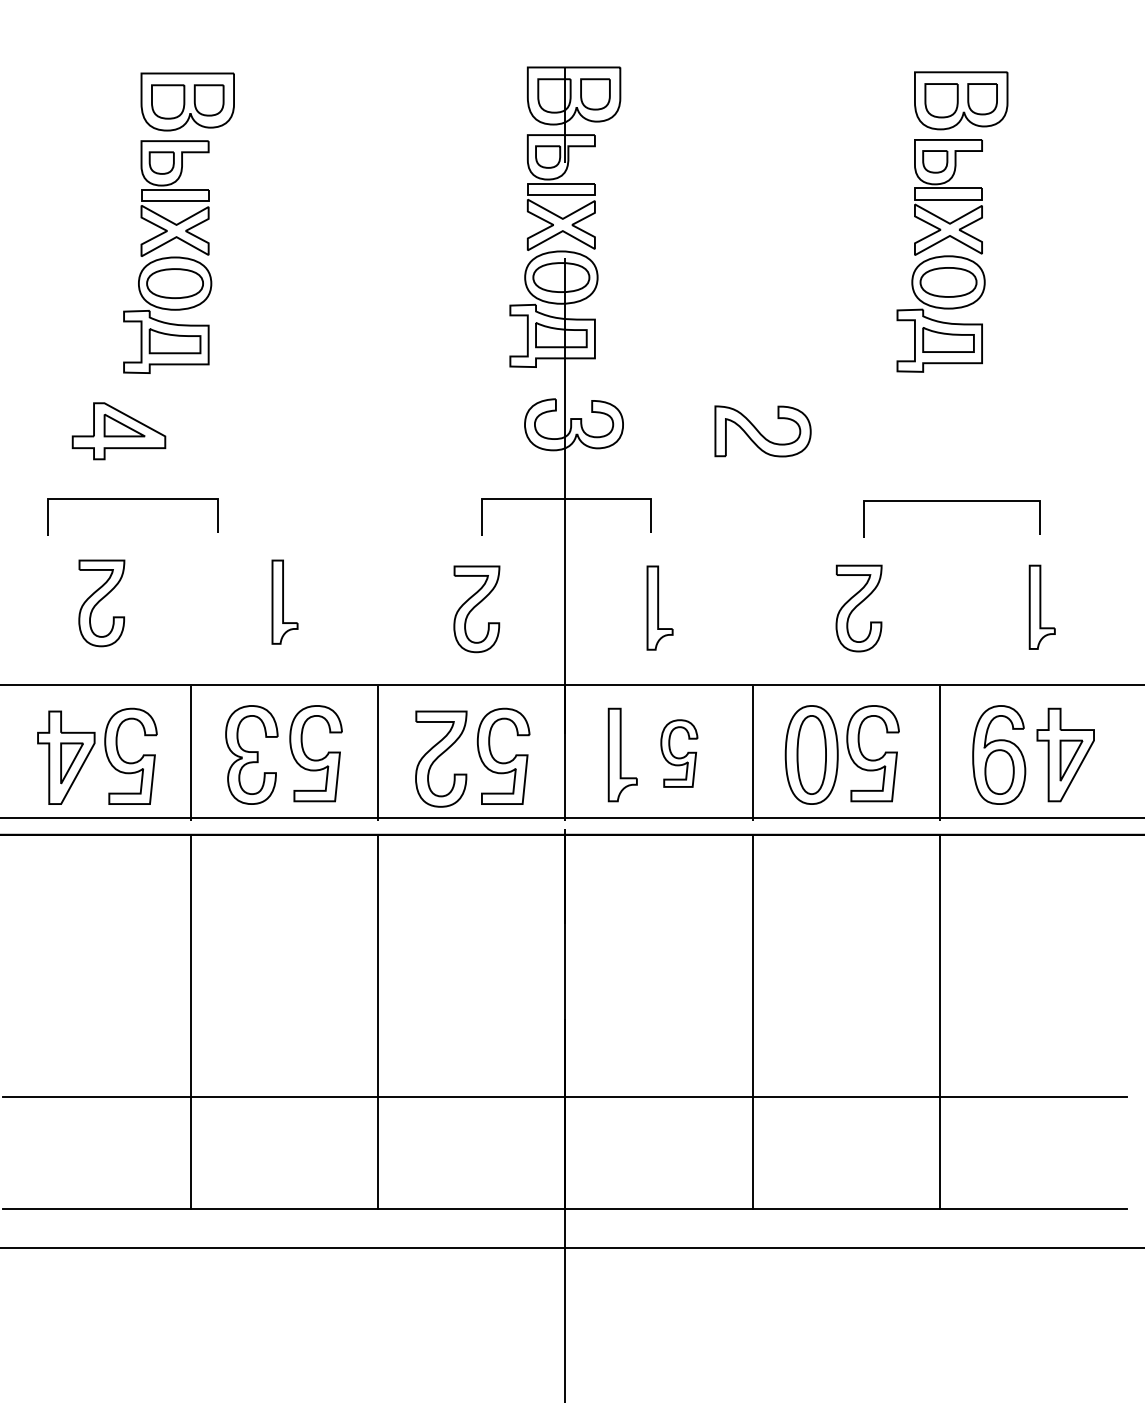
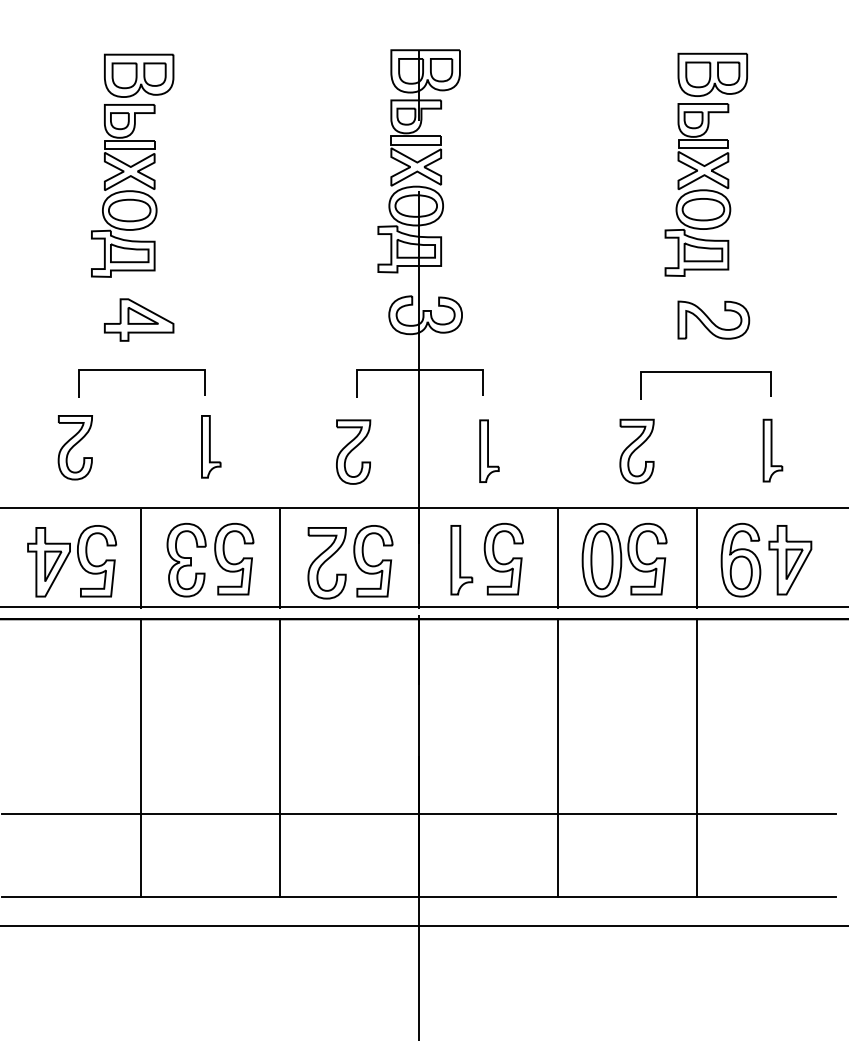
part: (119, 430) -> (139, 319), moved
part: (762, 430) -> (713, 319), moved
curve: (132, 499) -> (141, 370), moved
part: (679, 752) -> (503, 558), size x1.43

